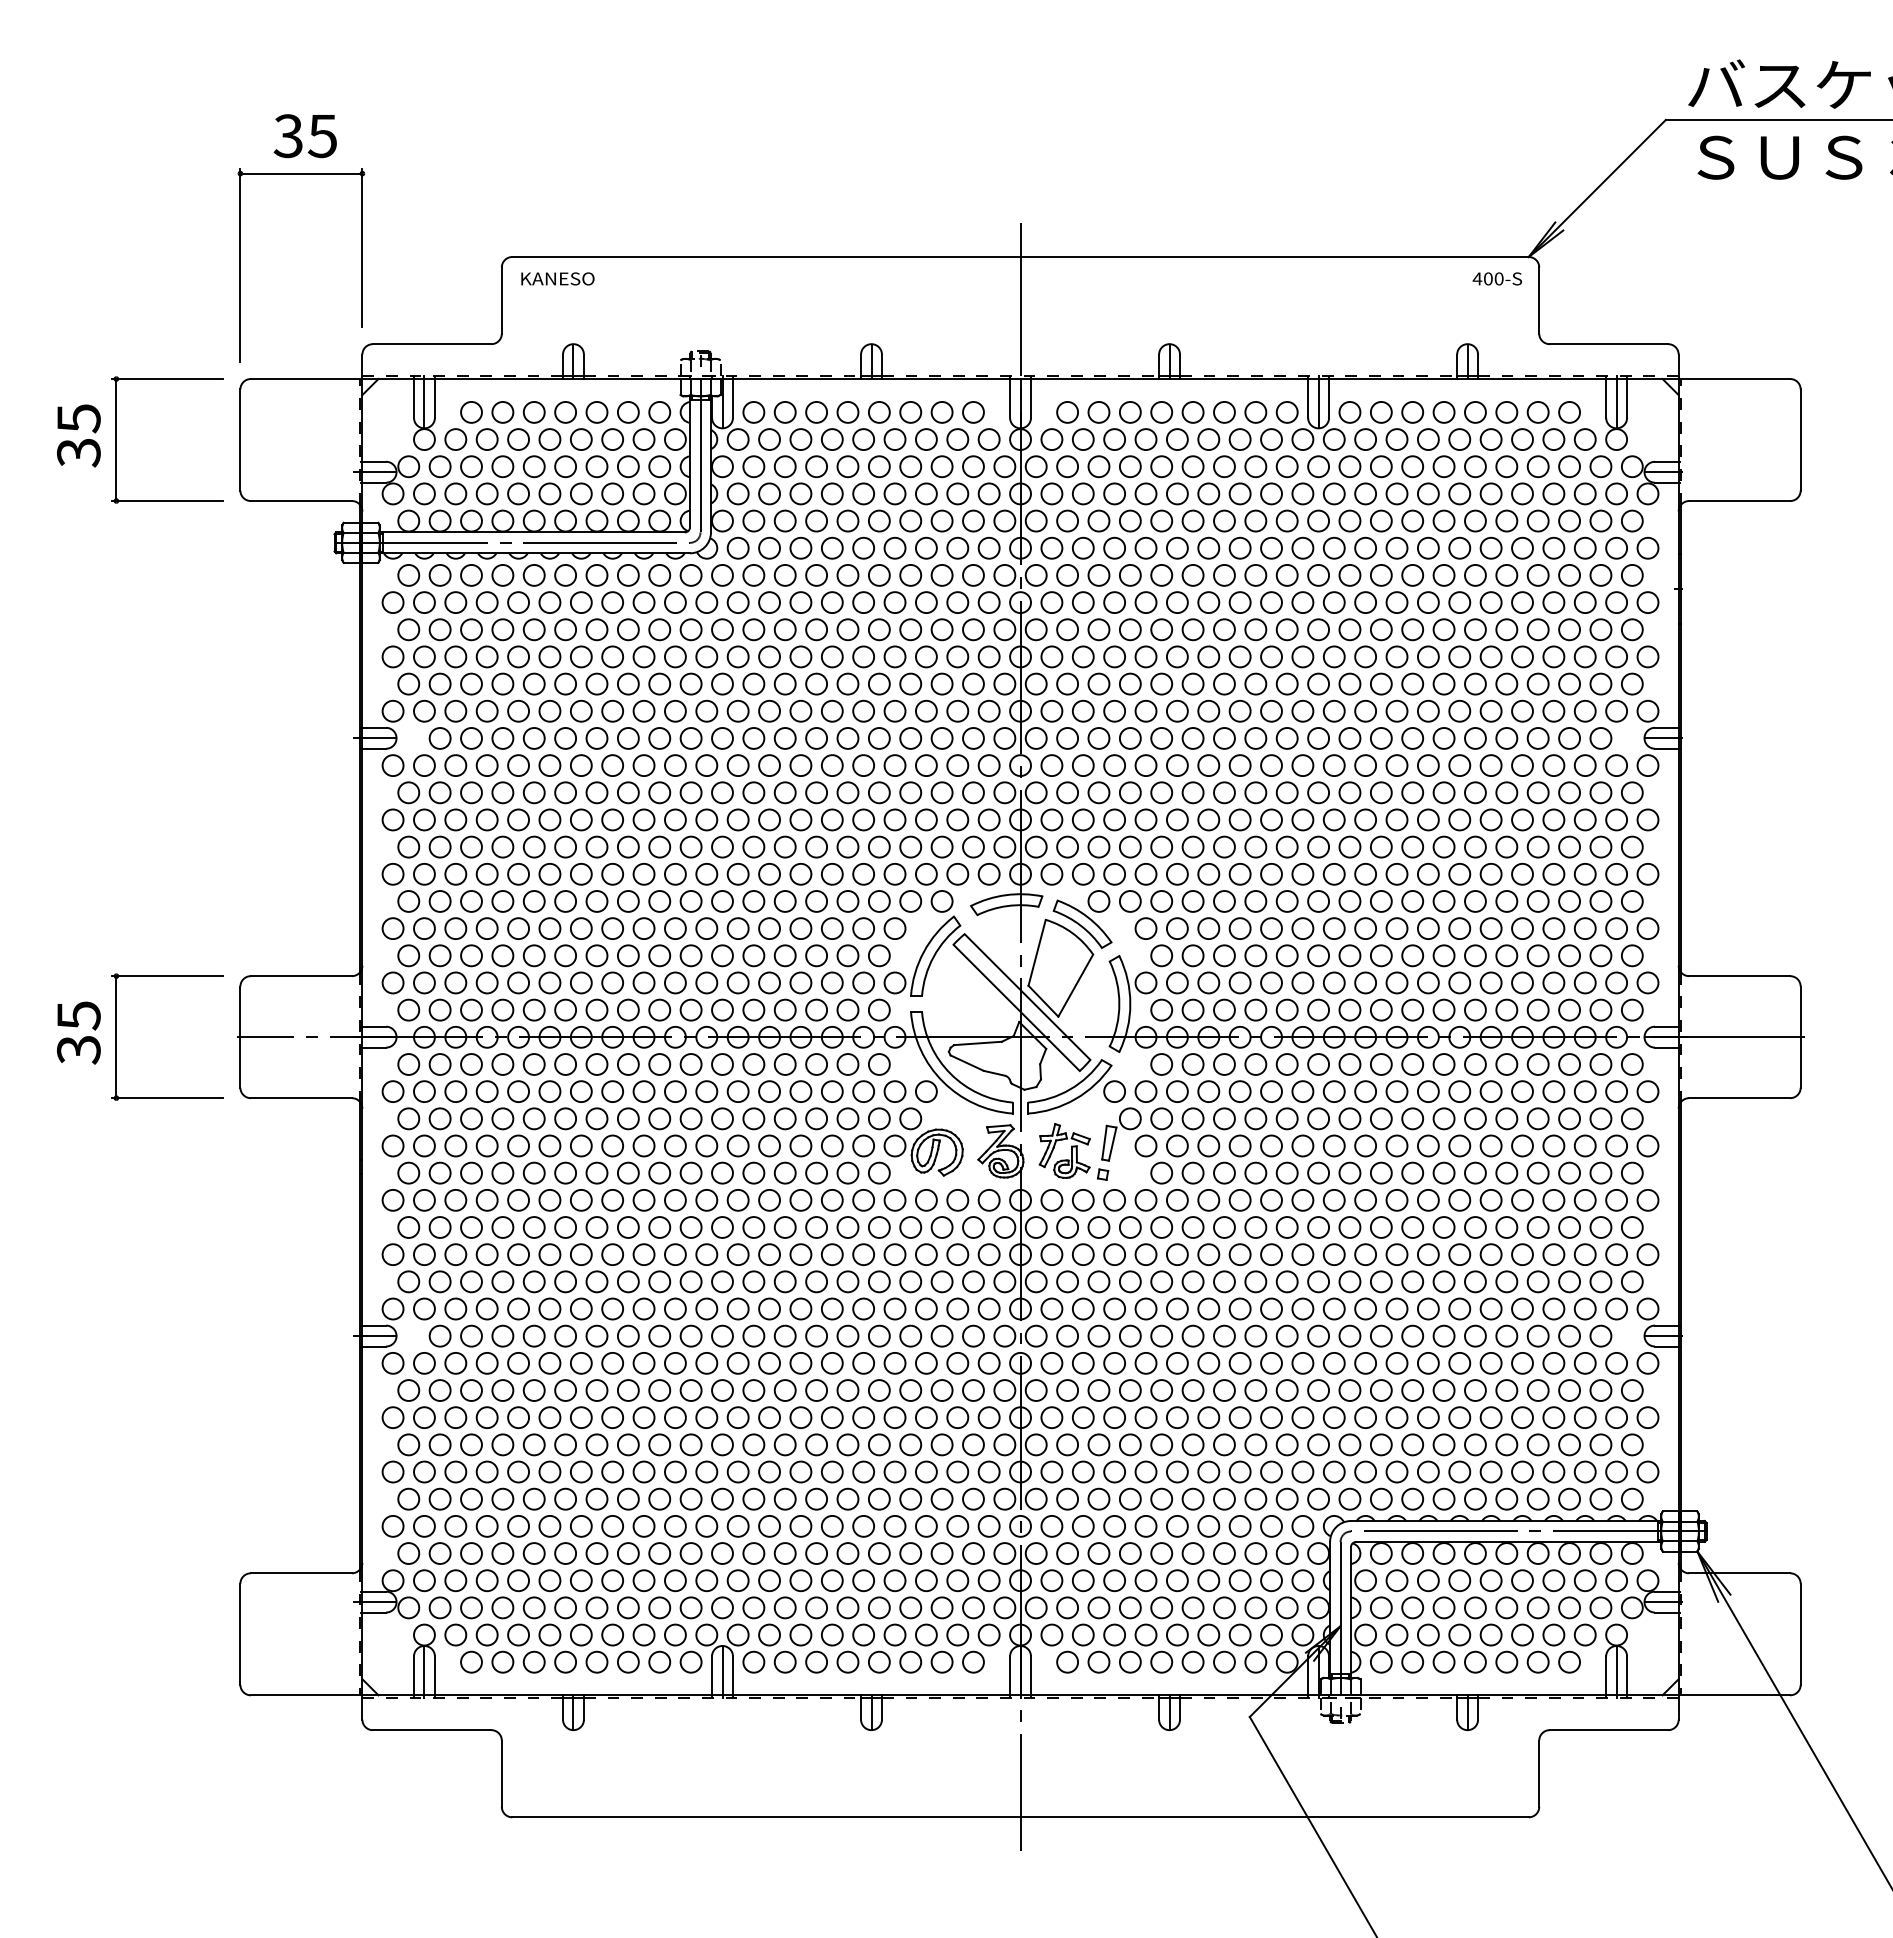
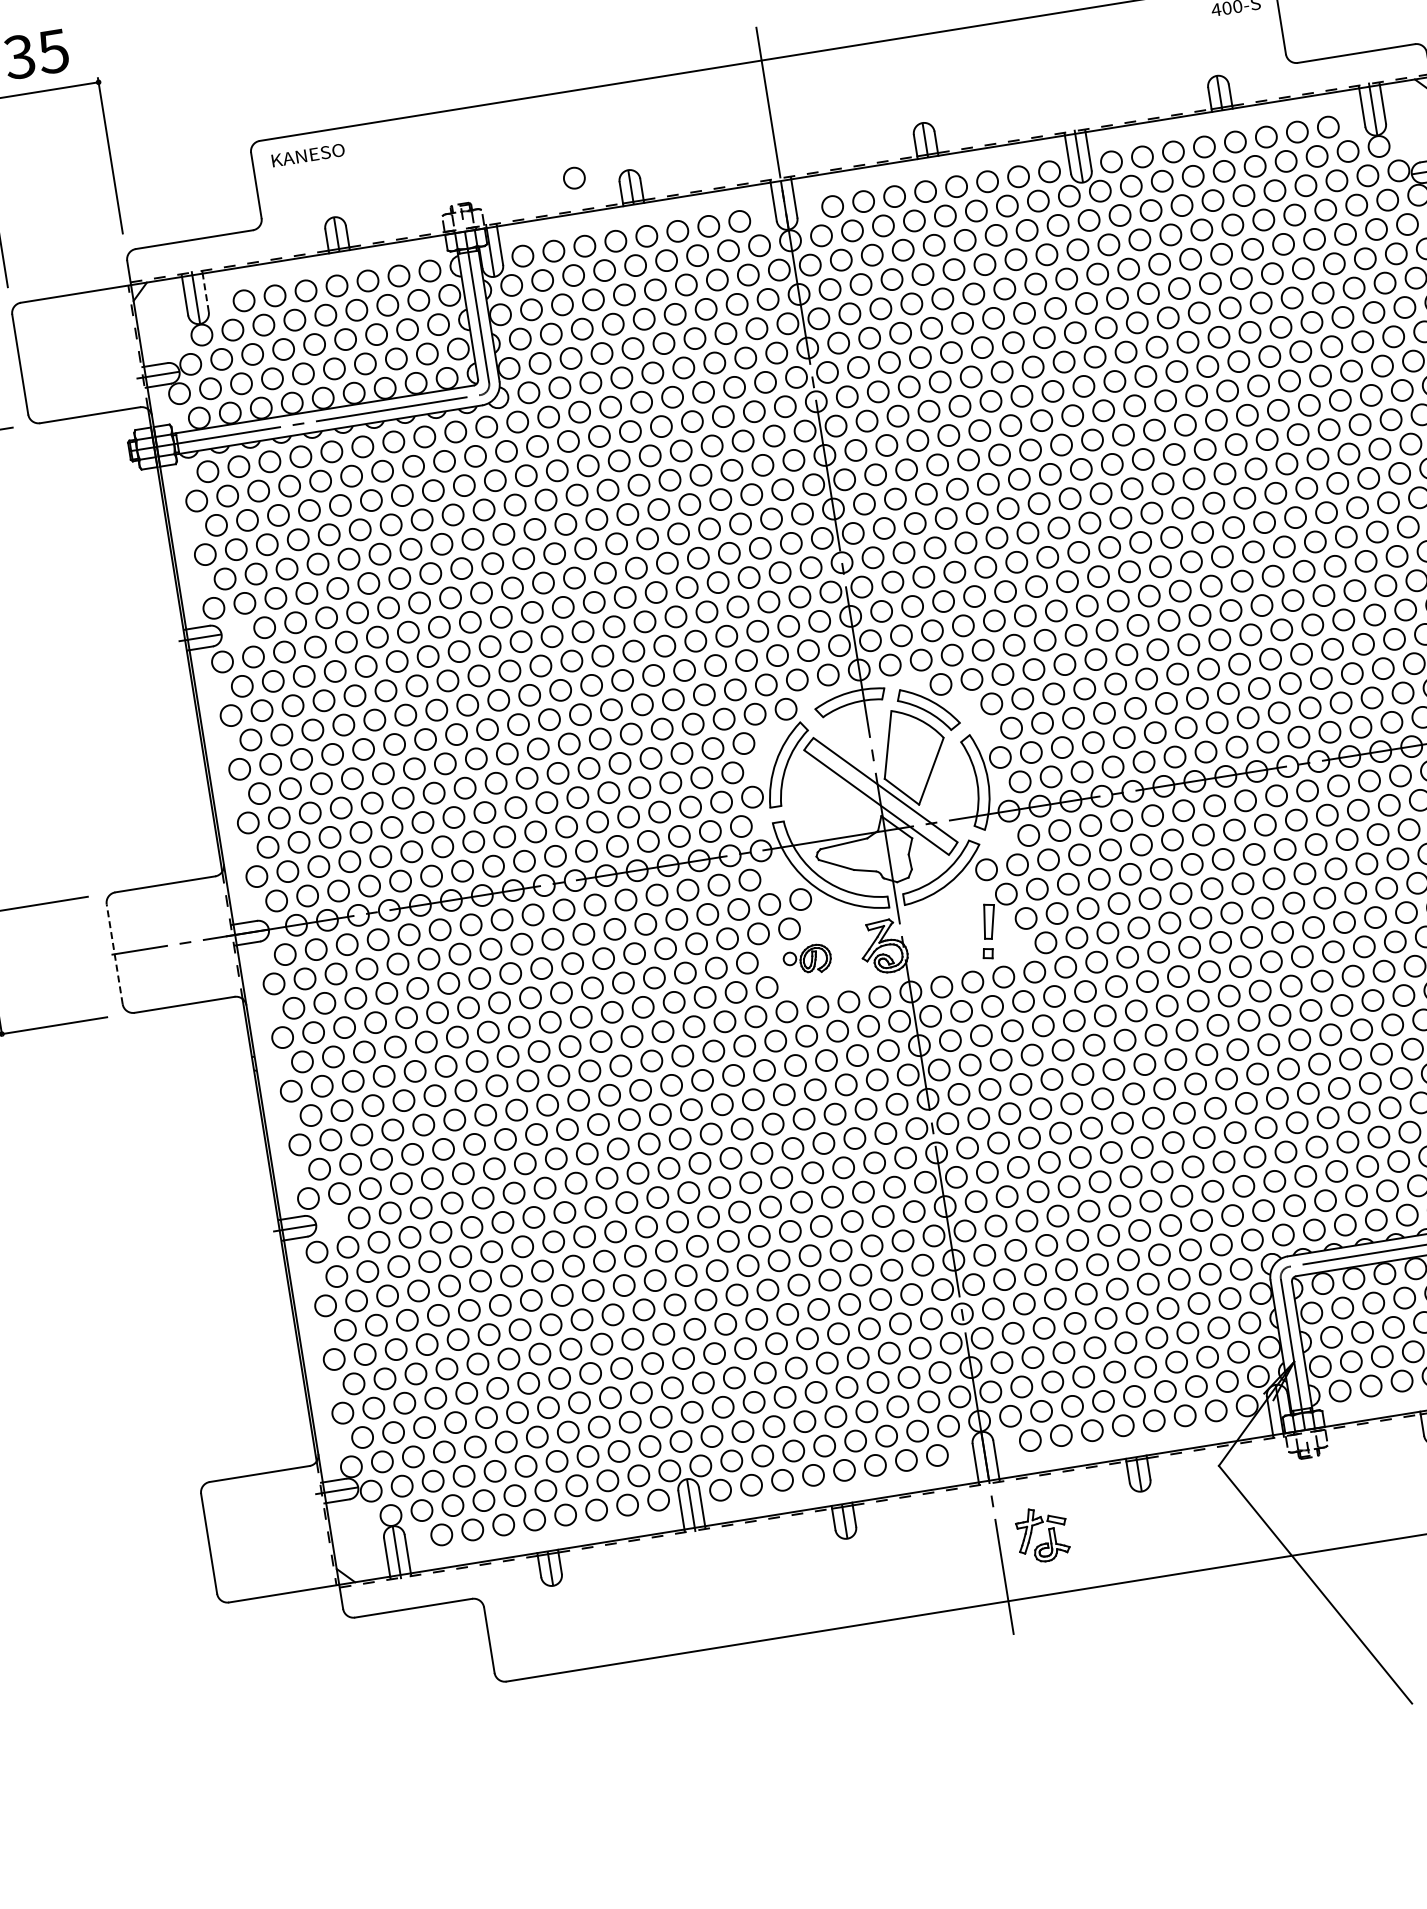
circle: (816, 343) -> (573, 178), added
line: (434, 397) -> (205, 291), solid -> dashed
line: (240, 1037) -> (114, 954), solid -> dashed
part: (1071, 1150) -> (1049, 1533), moved
part: (923, 1152) -> (807, 960), size x0.6

